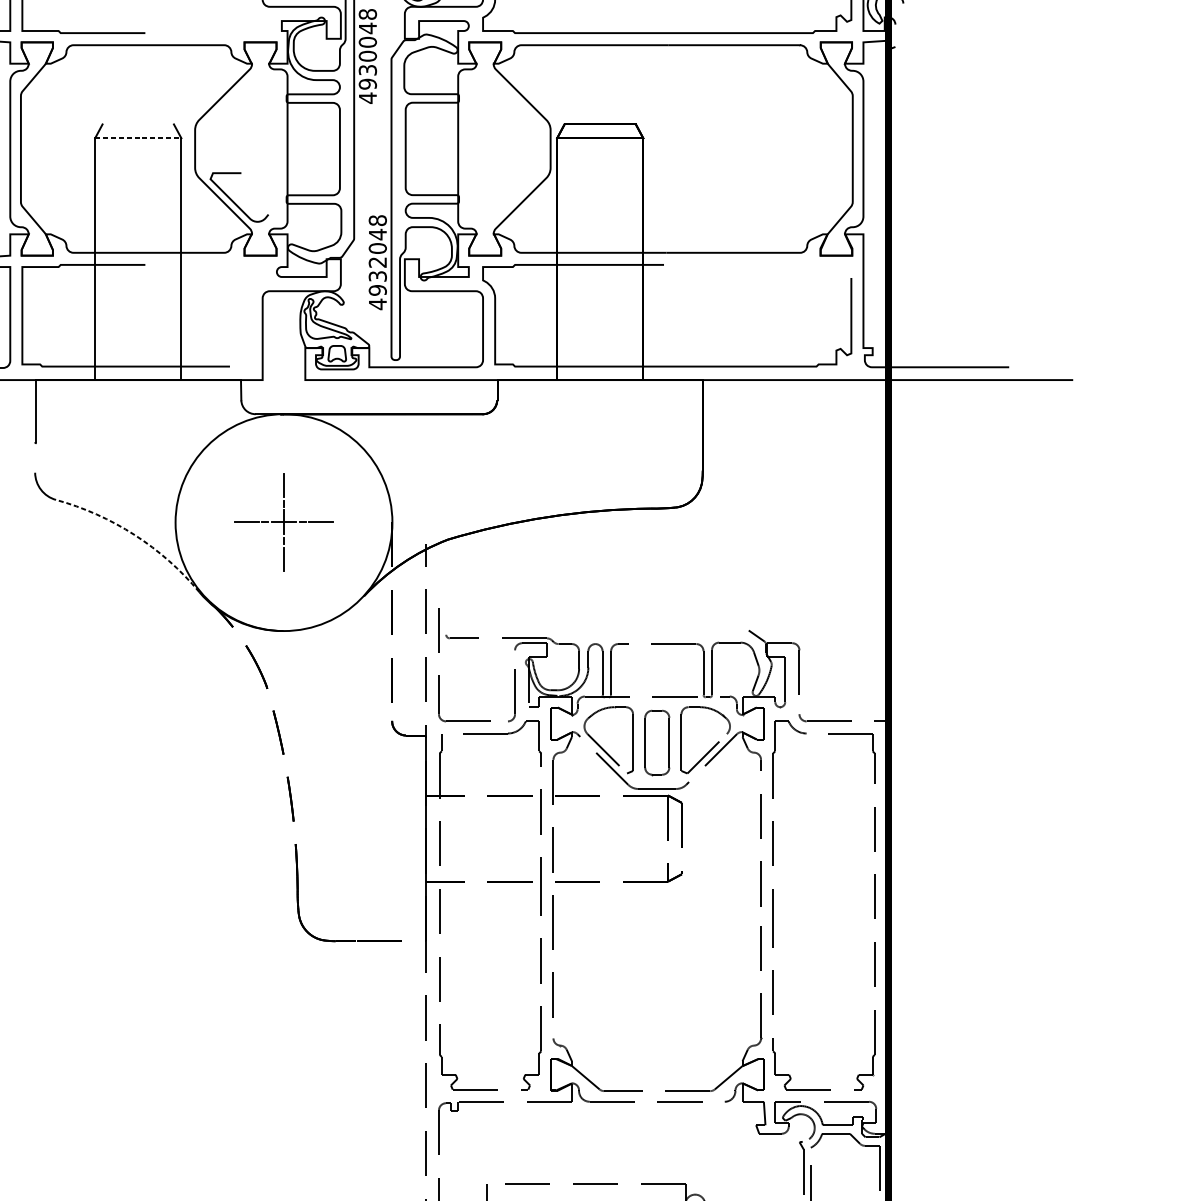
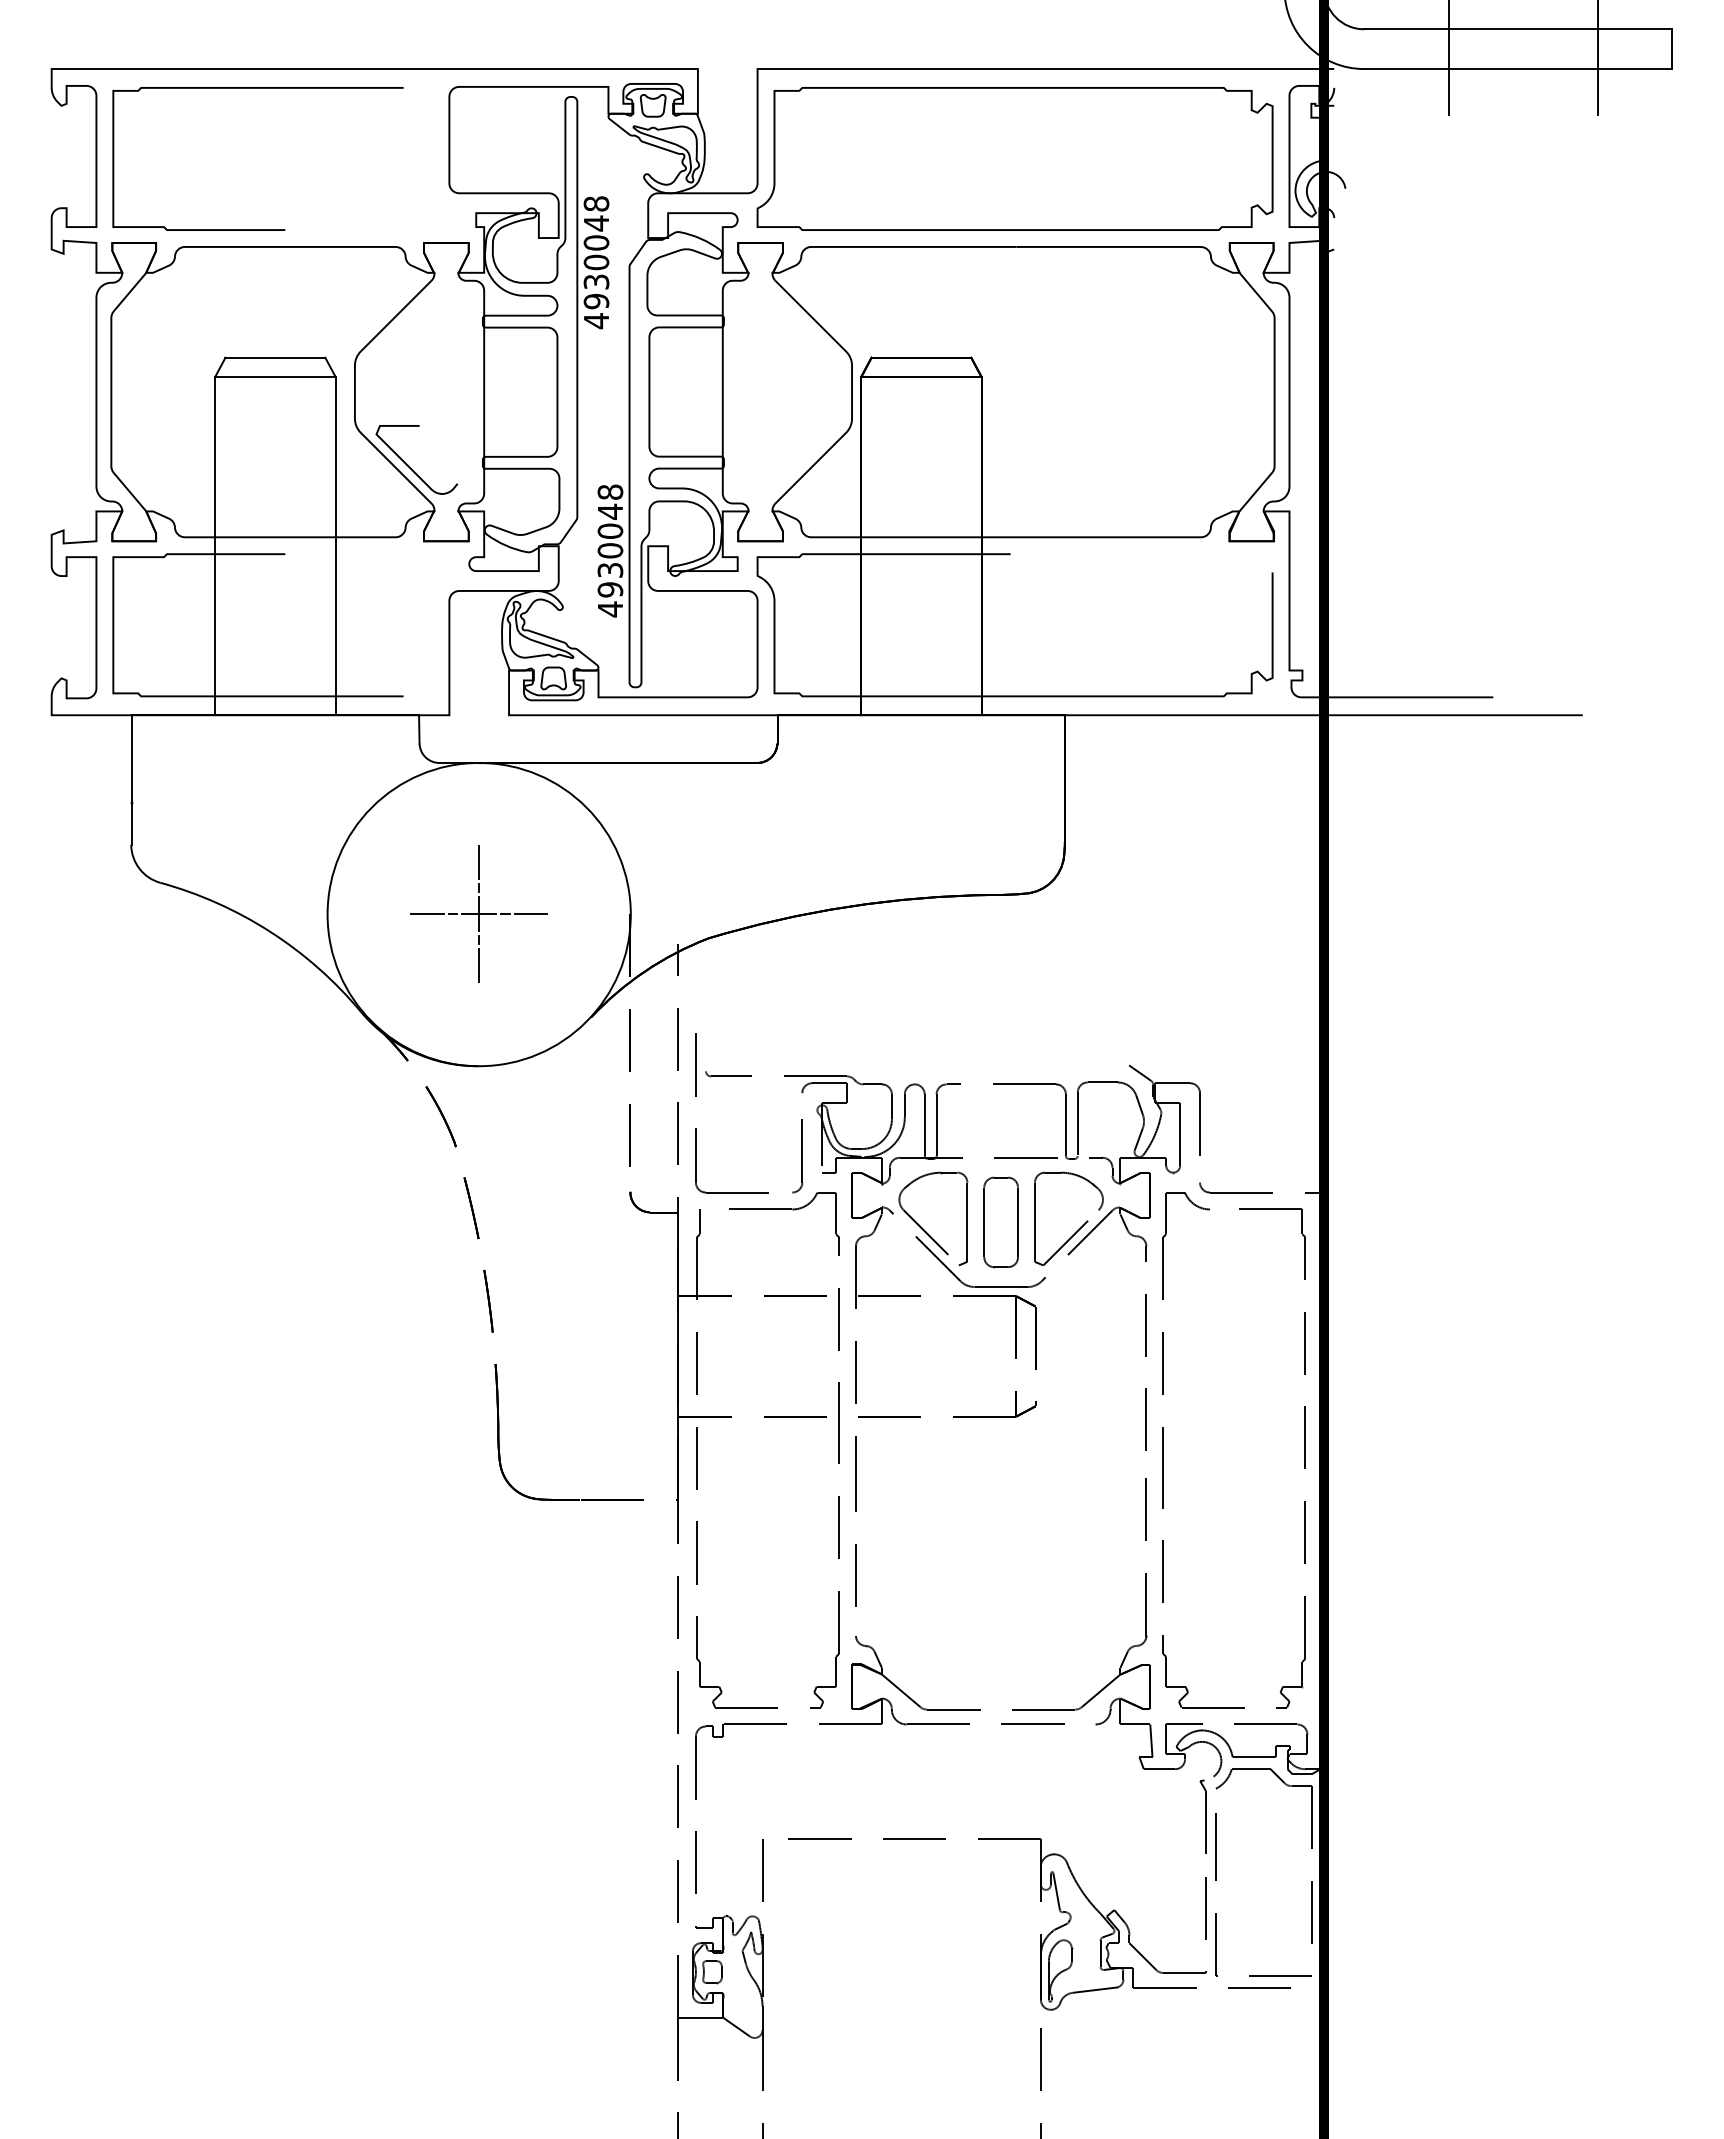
line: (138, 124) -> (275, 357), added
line: (138, 138) -> (275, 377), dashed -> solid
text: (377, 262) -> (610, 550), 4932048 -> 4930048
line: (35, 458) -> (131, 824), added
arc: (134, 534) -> (270, 931), dashed -> solid

